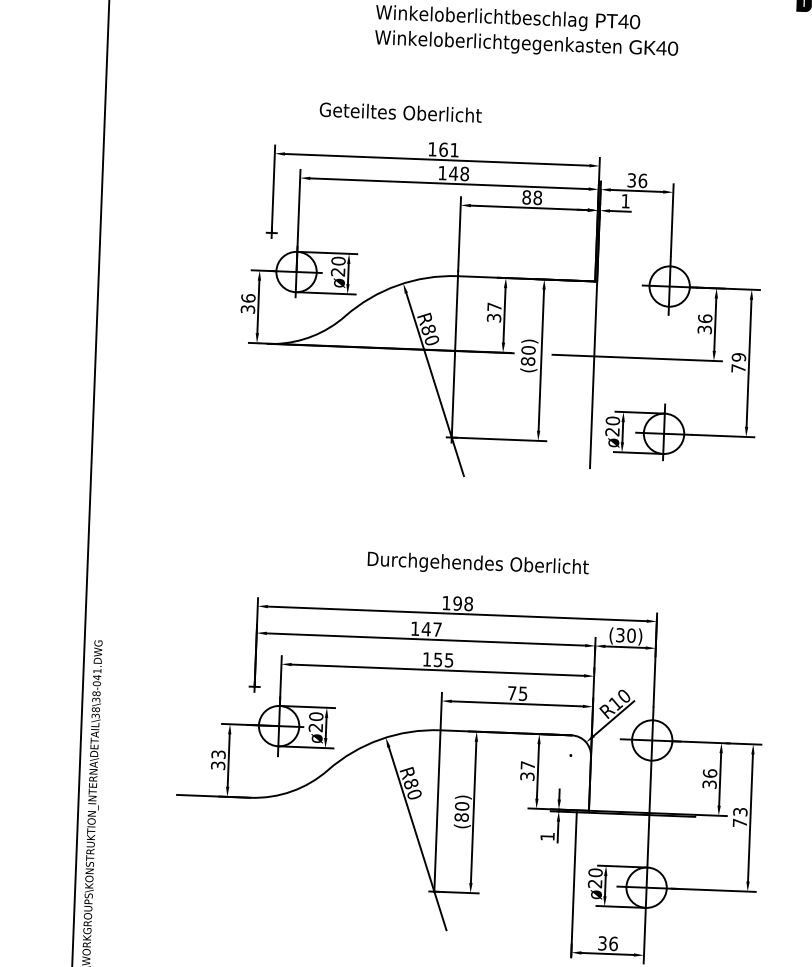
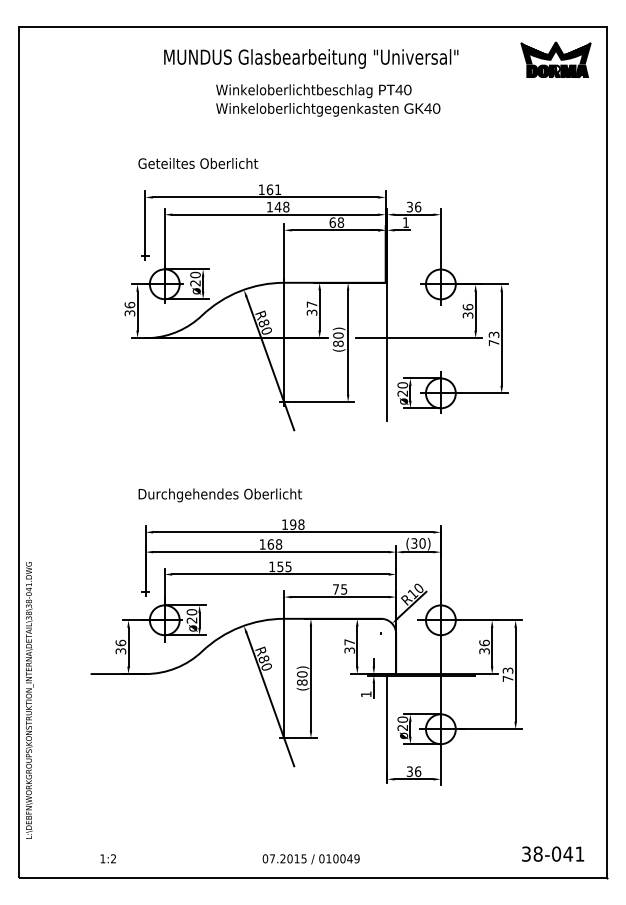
text: (401, 112) -> (198, 163), moved
text: (526, 197) -> (332, 222), 88 -> 68
text: (738, 356) -> (493, 334), 79 -> 73
text: (477, 564) -> (219, 495), moved
text: (431, 629) -> (274, 544), 147 -> 168
text: (218, 753) -> (120, 642), 33 -> 36

